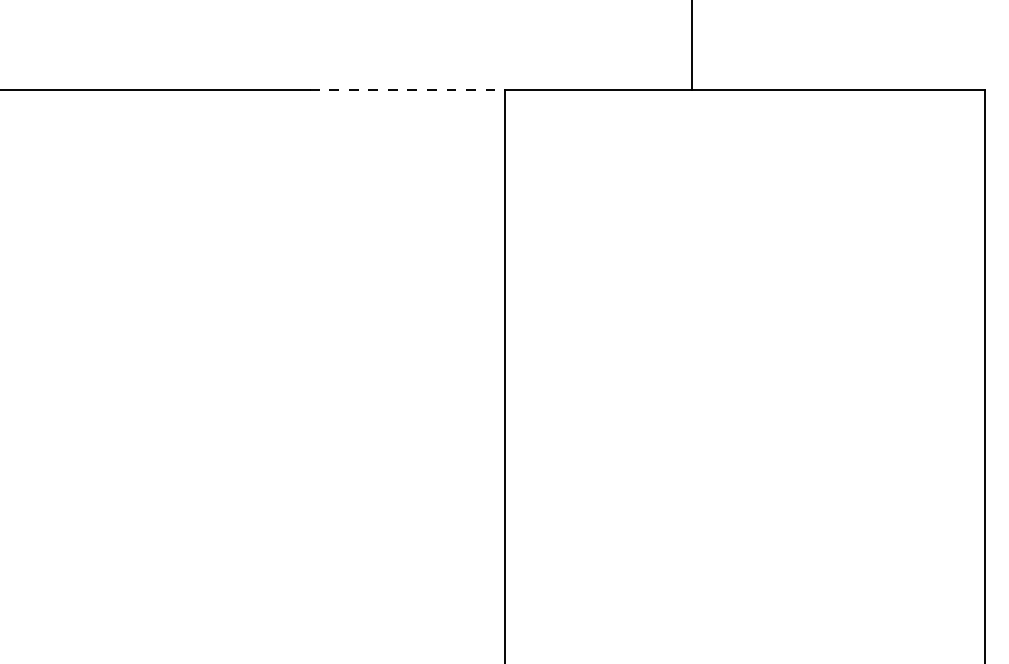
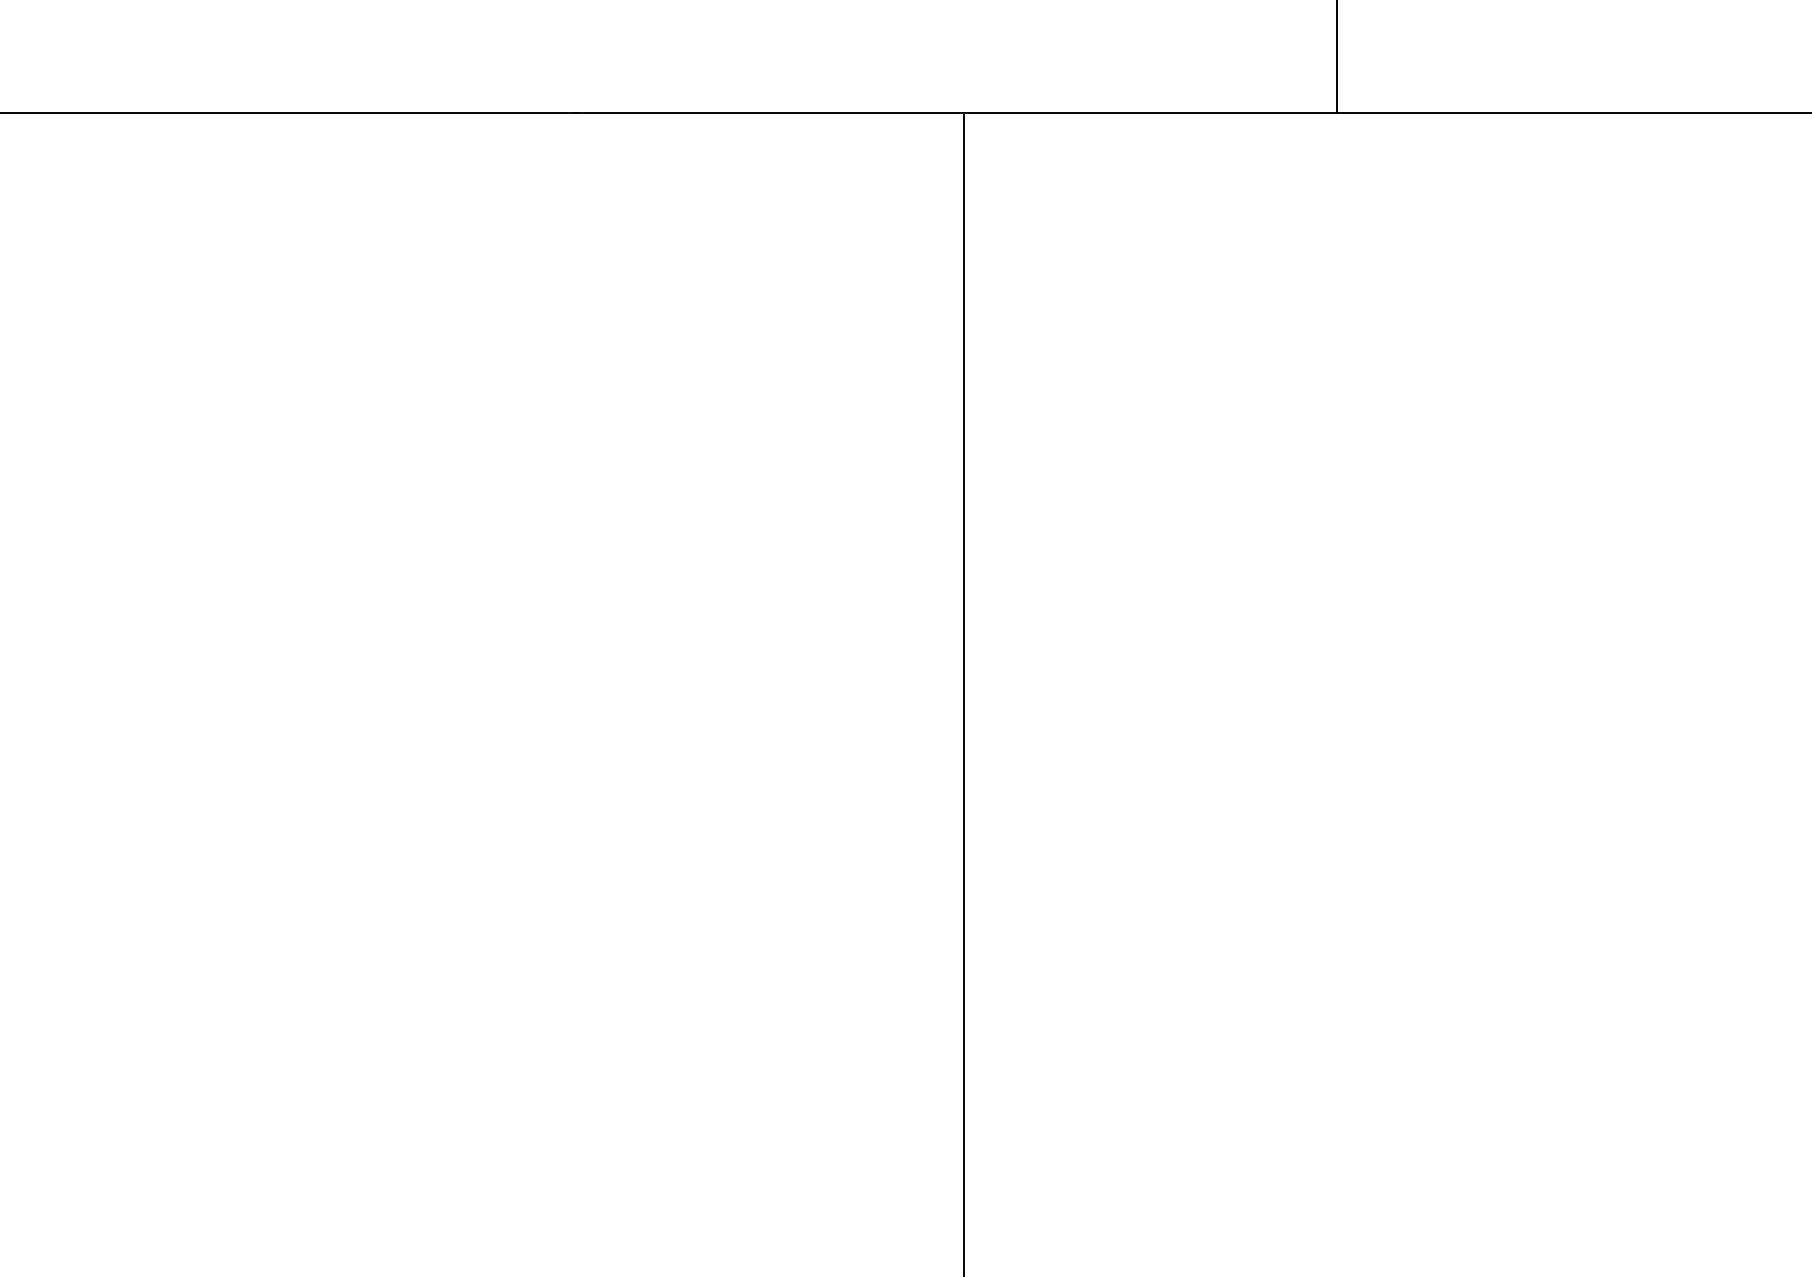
line: (407, 89) -> (769, 113), dashed -> solid

